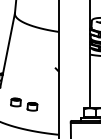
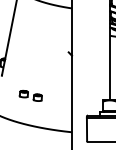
part: (24, 104) -> (31, 95), size x0.7

